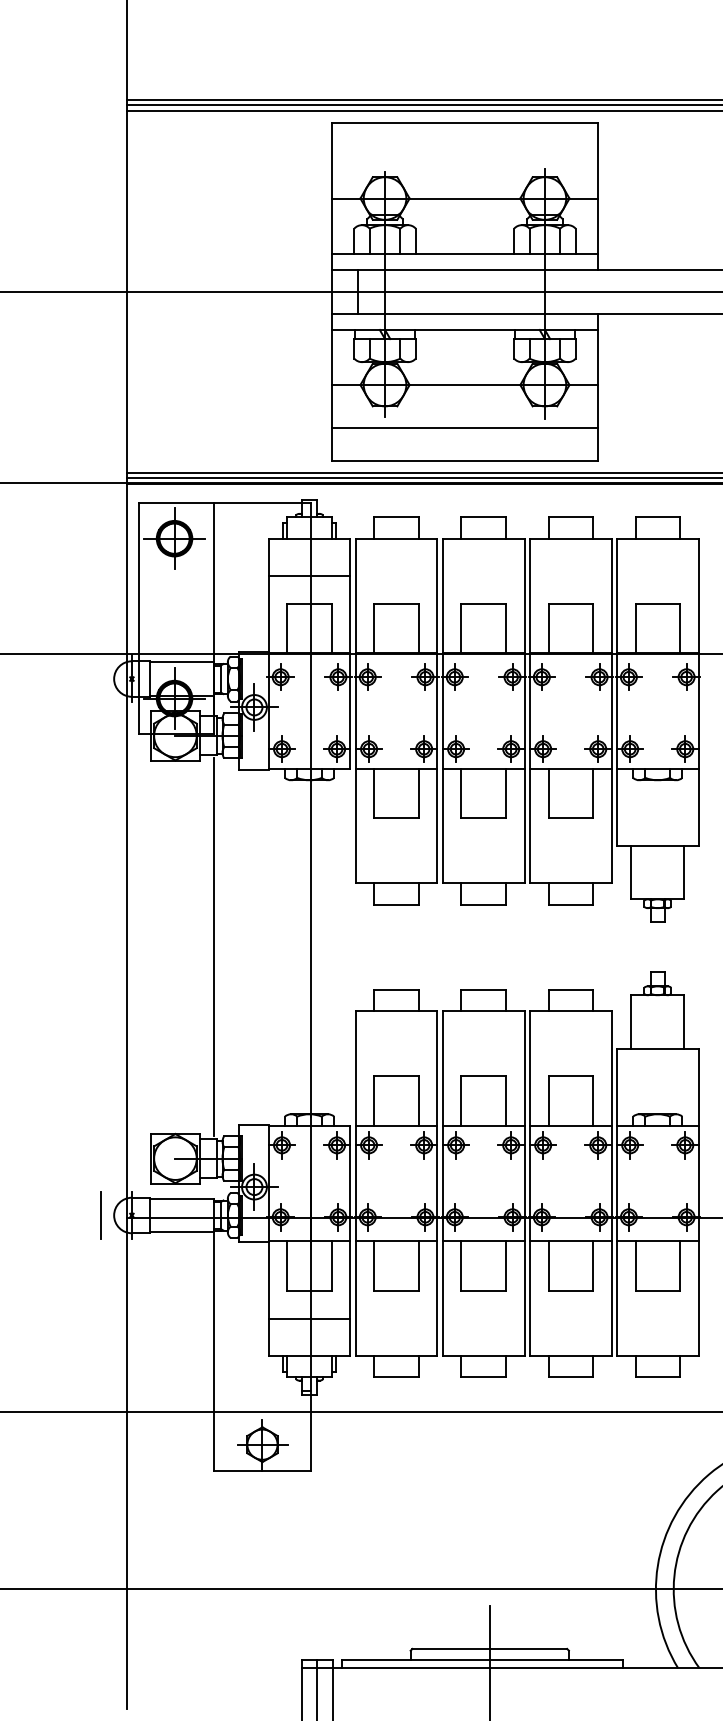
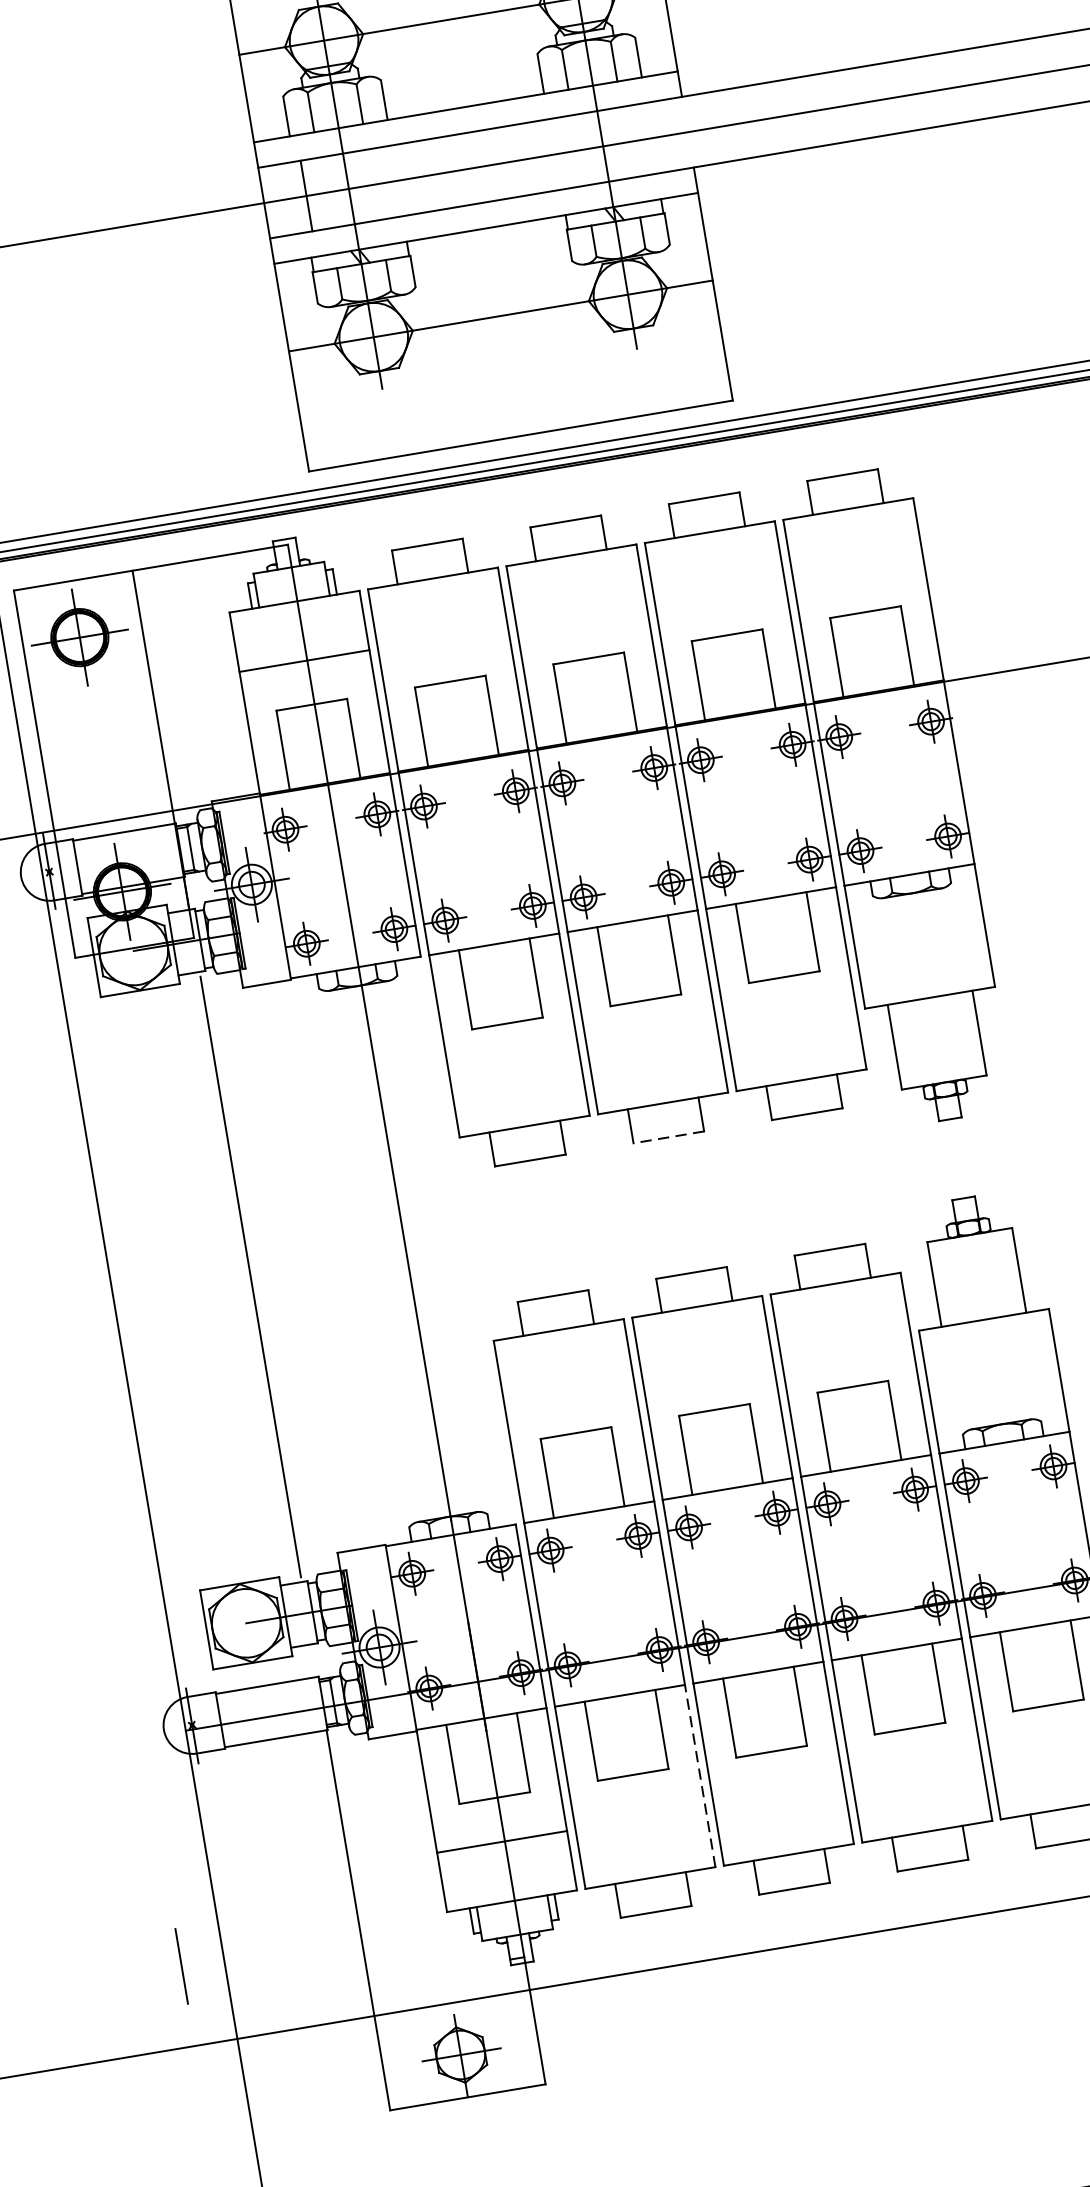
line: (464, 427) -> (511, 383), removed
line: (483, 904) -> (668, 1137), solid -> dashed
line: (100, 1215) -> (181, 1965), moved
line: (437, 1298) -> (700, 1775), solid -> dashed

